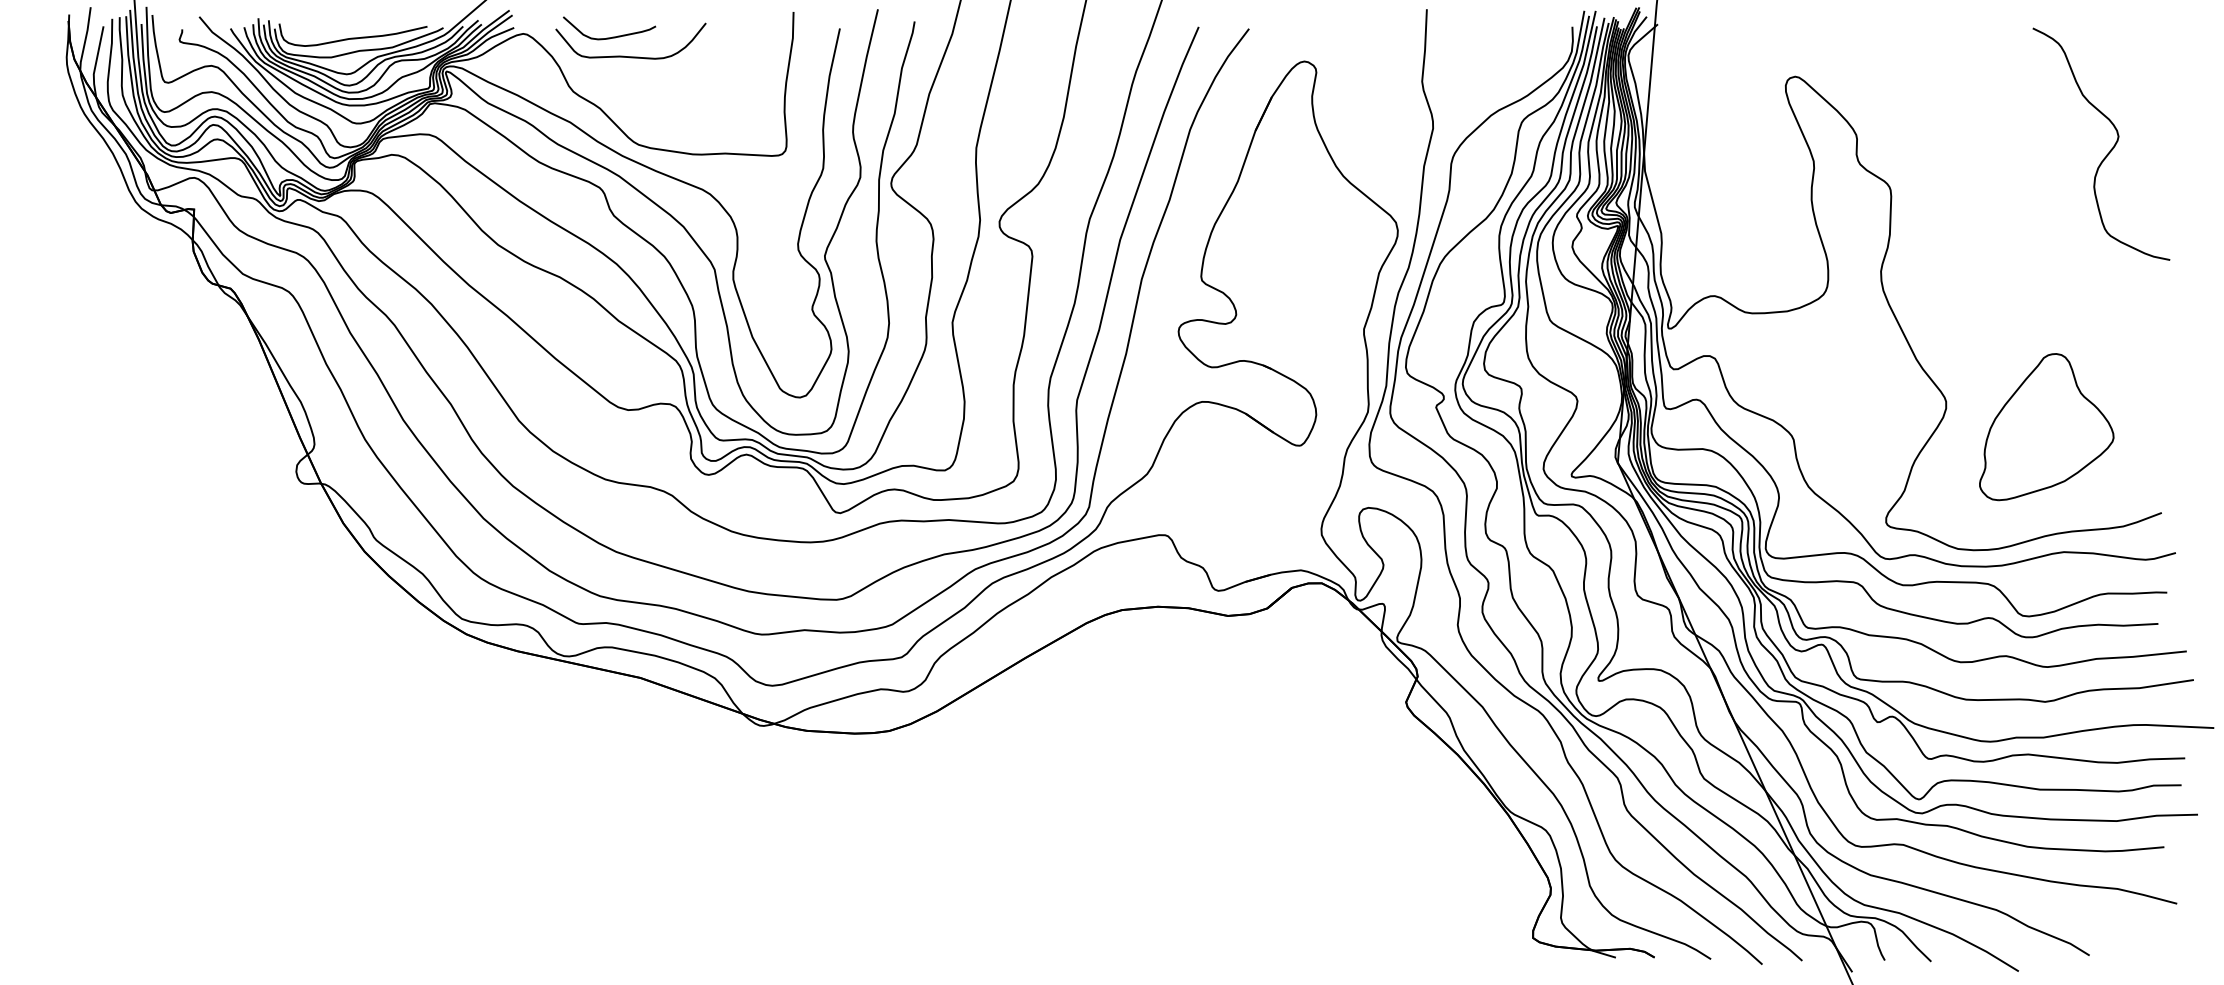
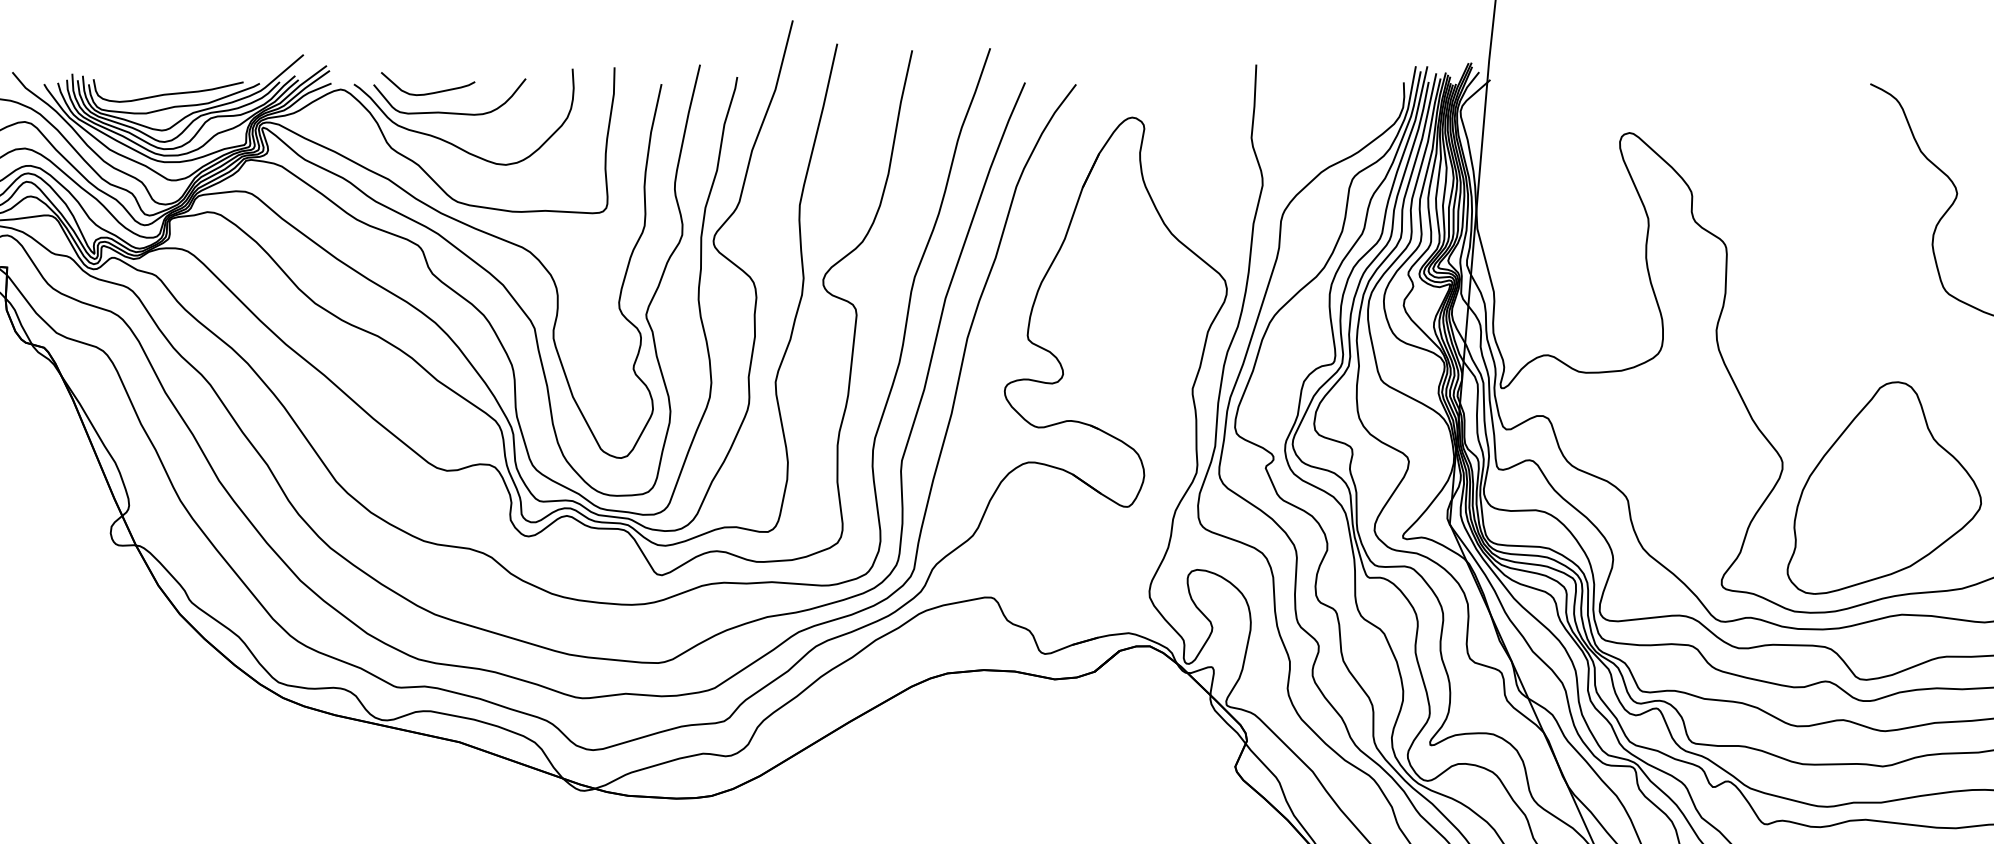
curve: (633, 86) -> (452, 142), added
part: (2046, 426) -> (1884, 487), size x1.43

